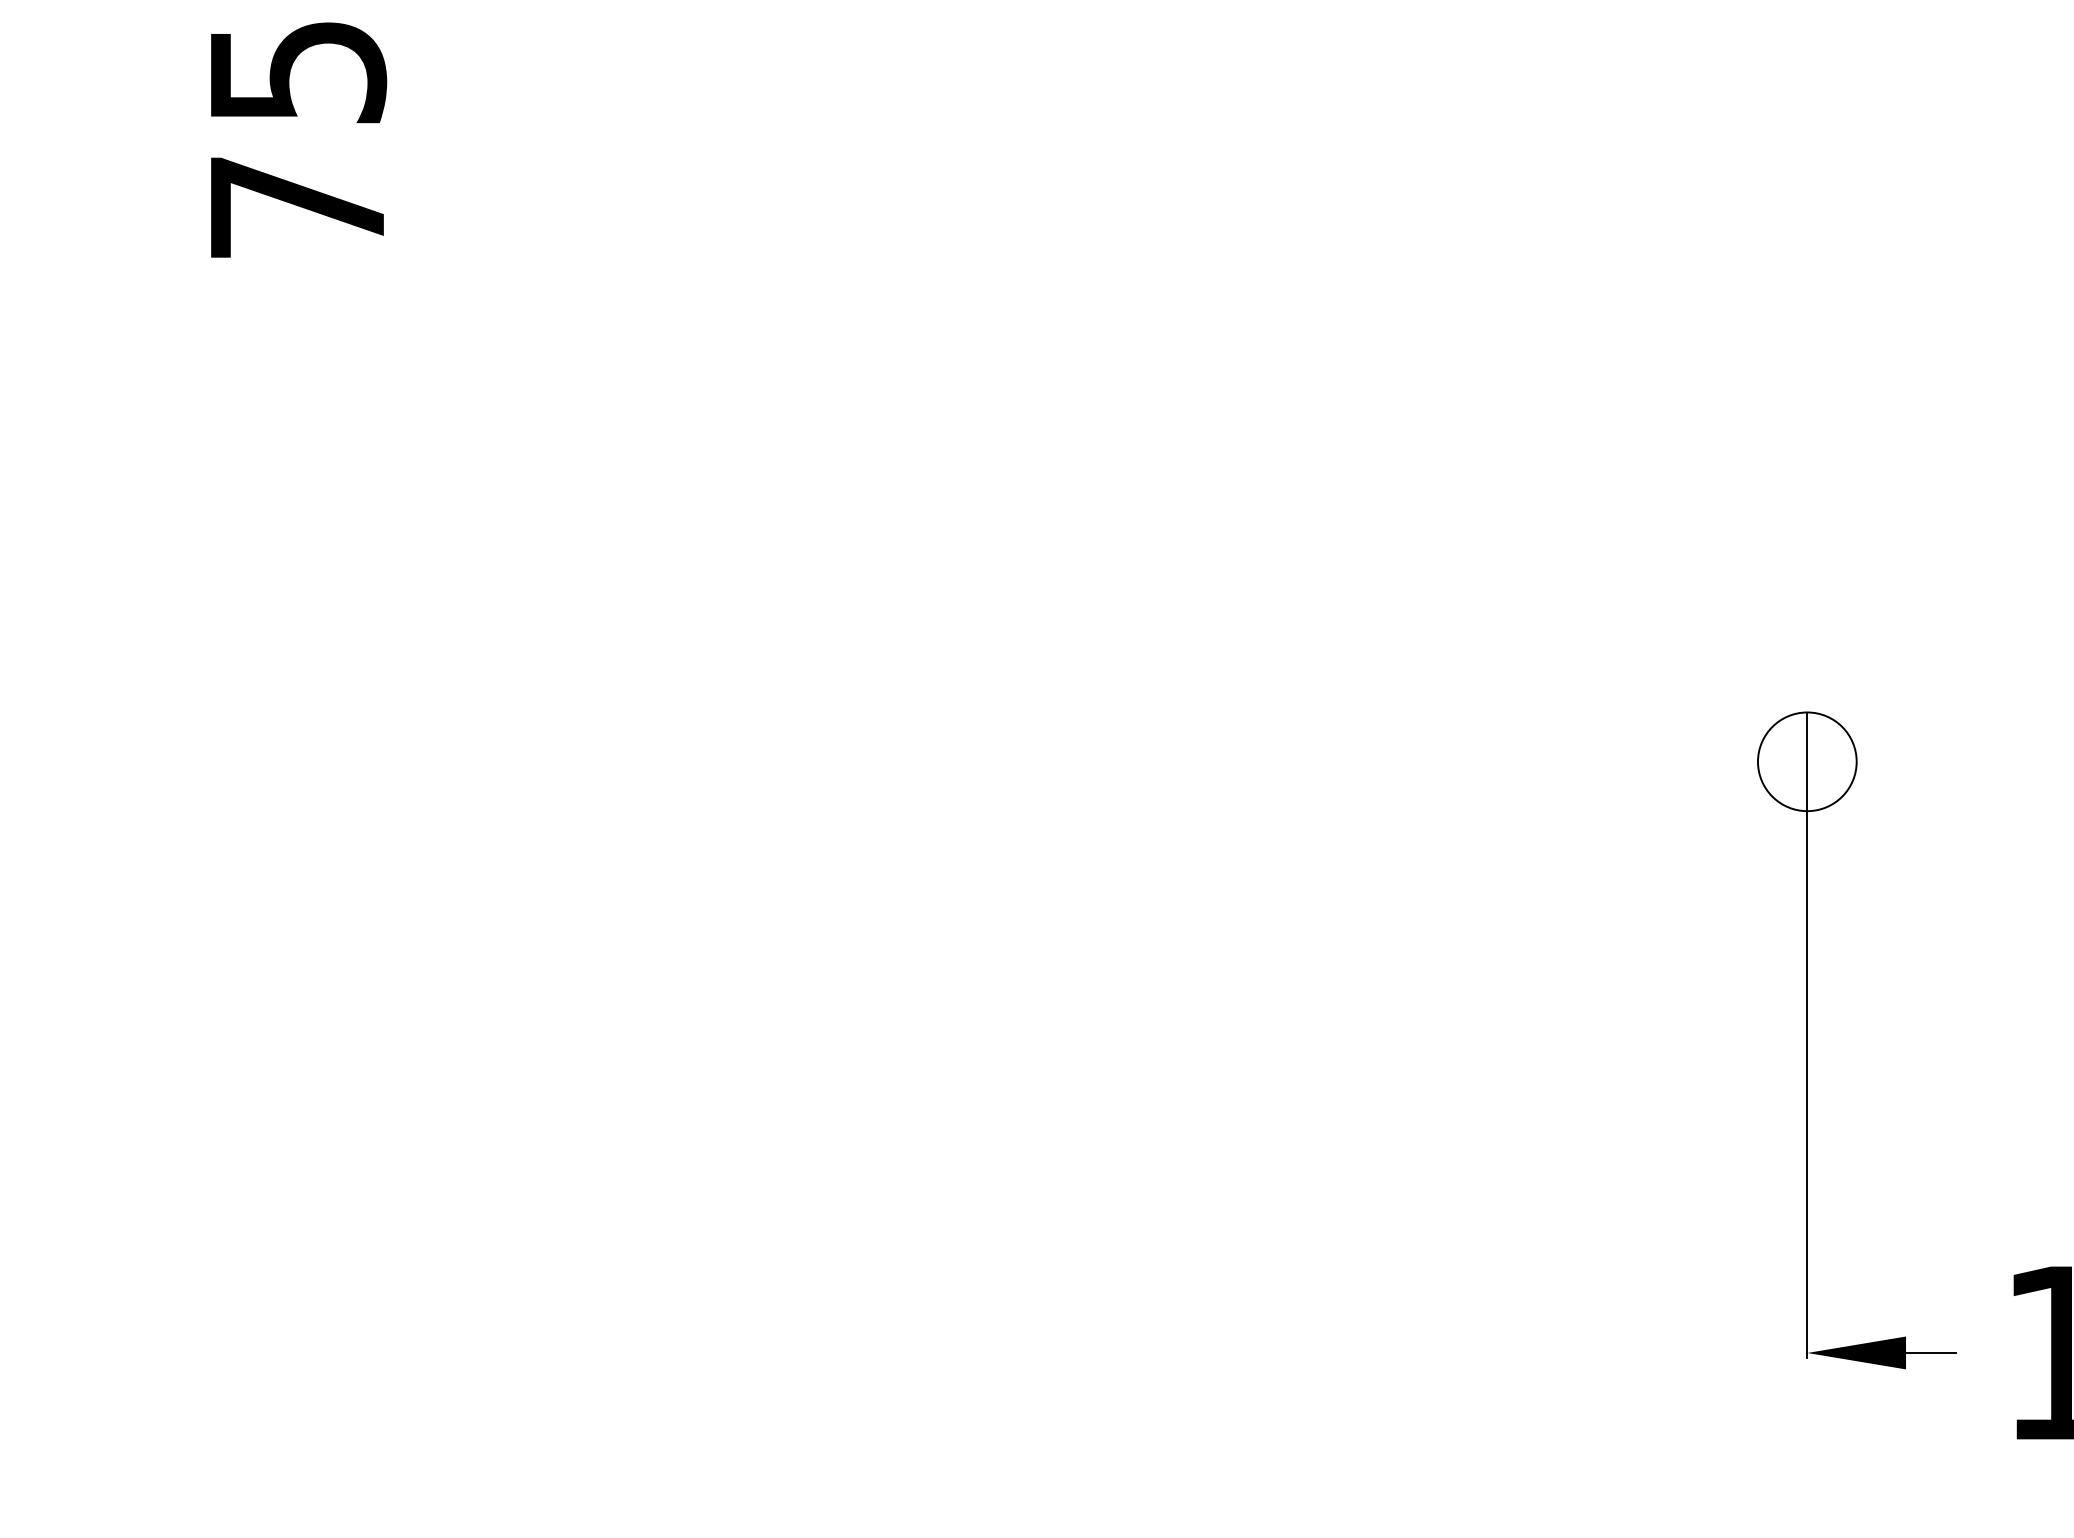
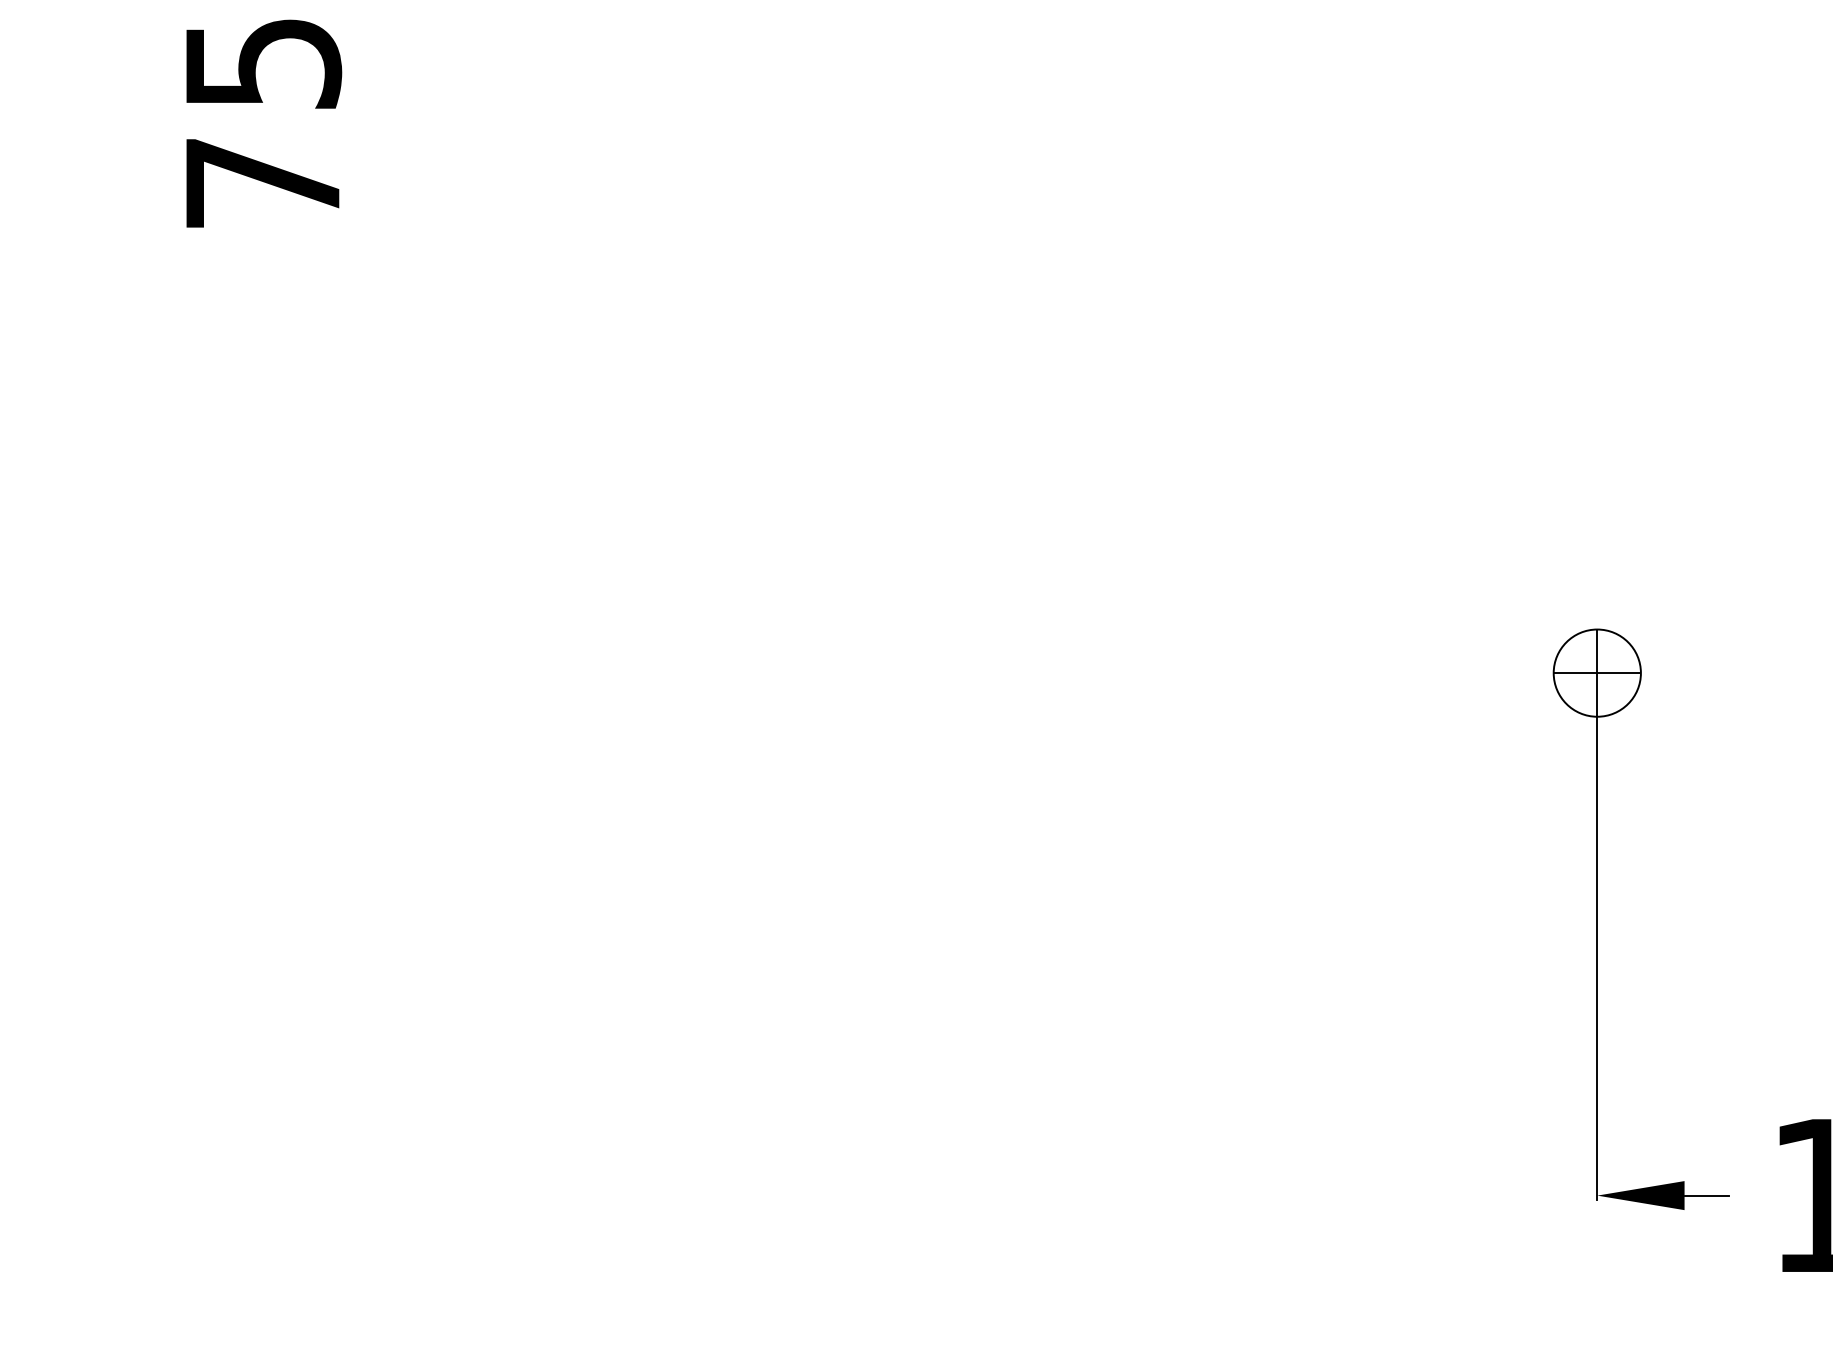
line: (1807, 761) -> (1597, 672), added

